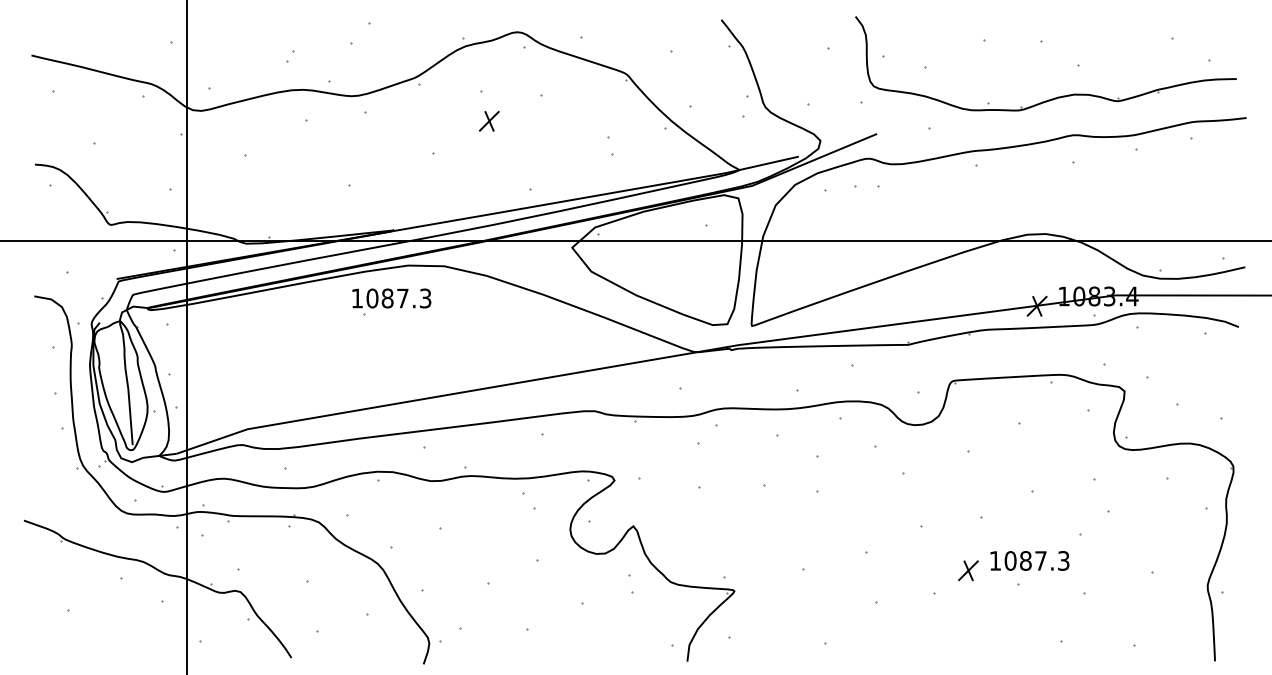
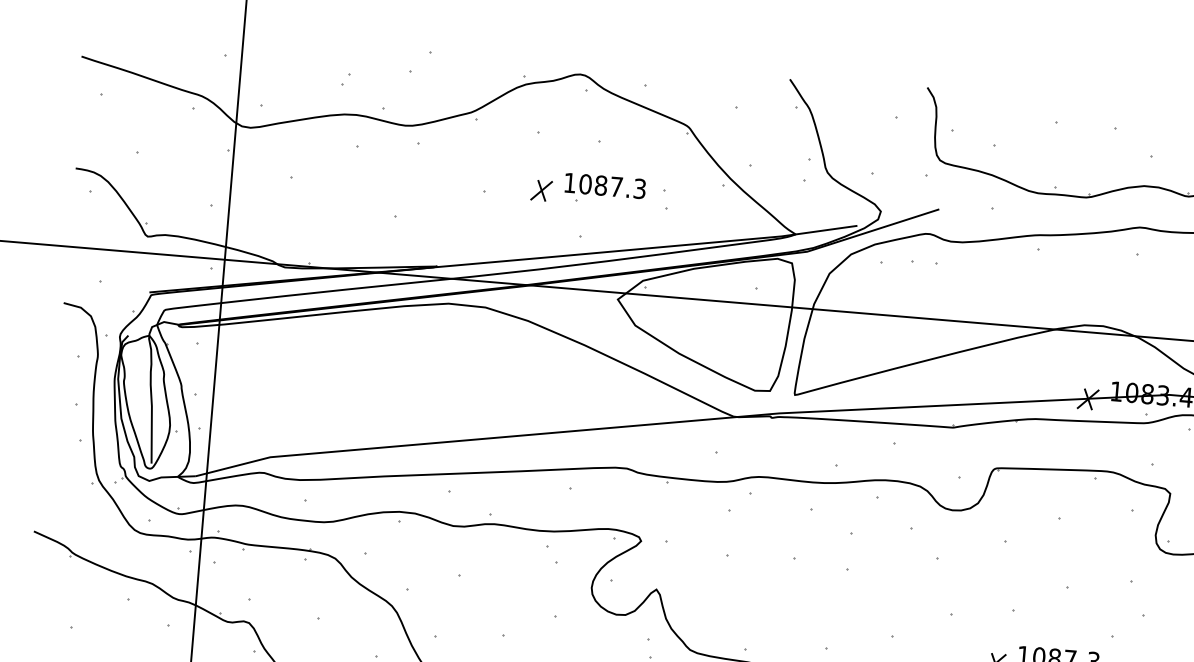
part: (488, 120) -> (540, 189), moved
part: (391, 301) -> (604, 189), moved

